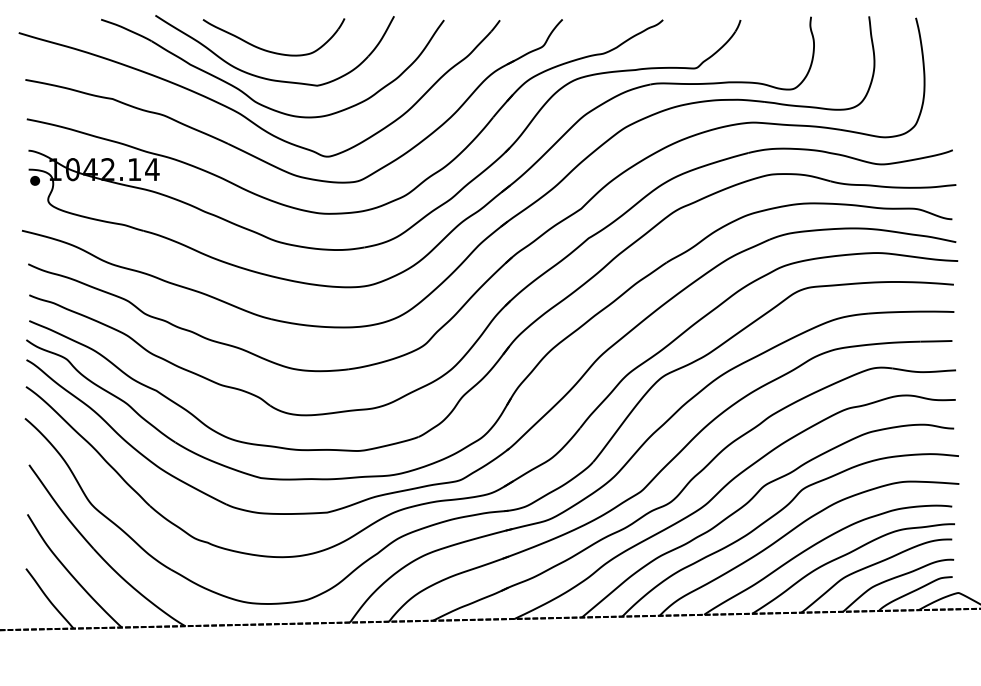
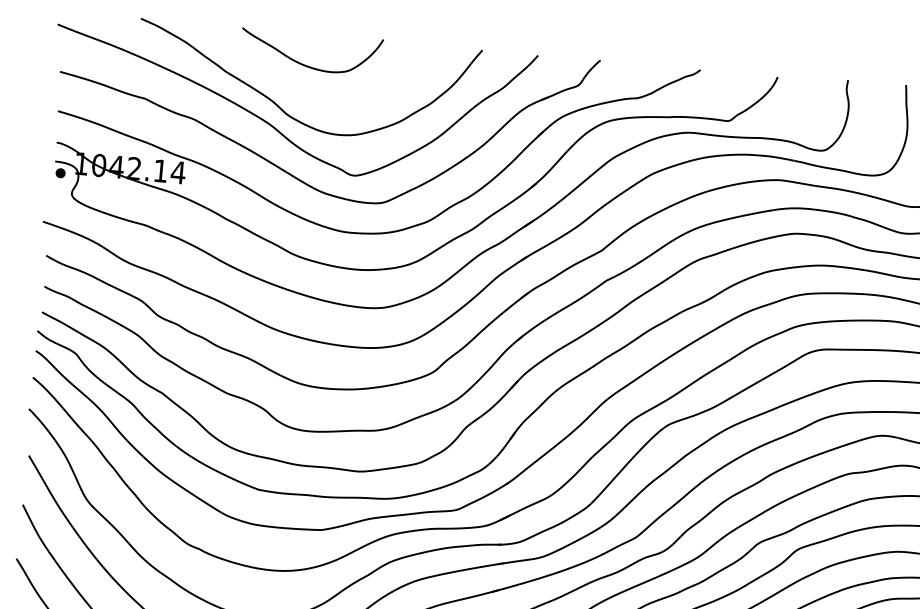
part: (269, 78) -> (303, 92), removed

